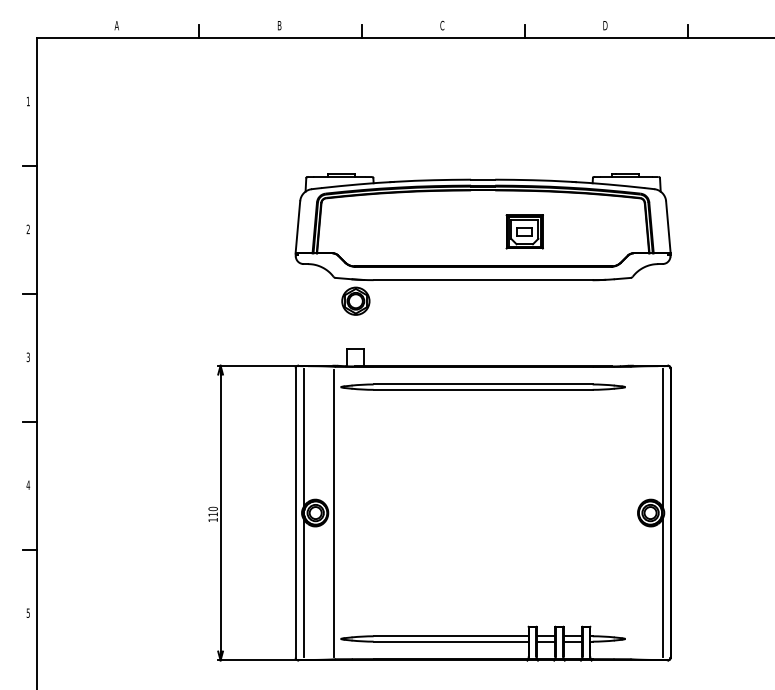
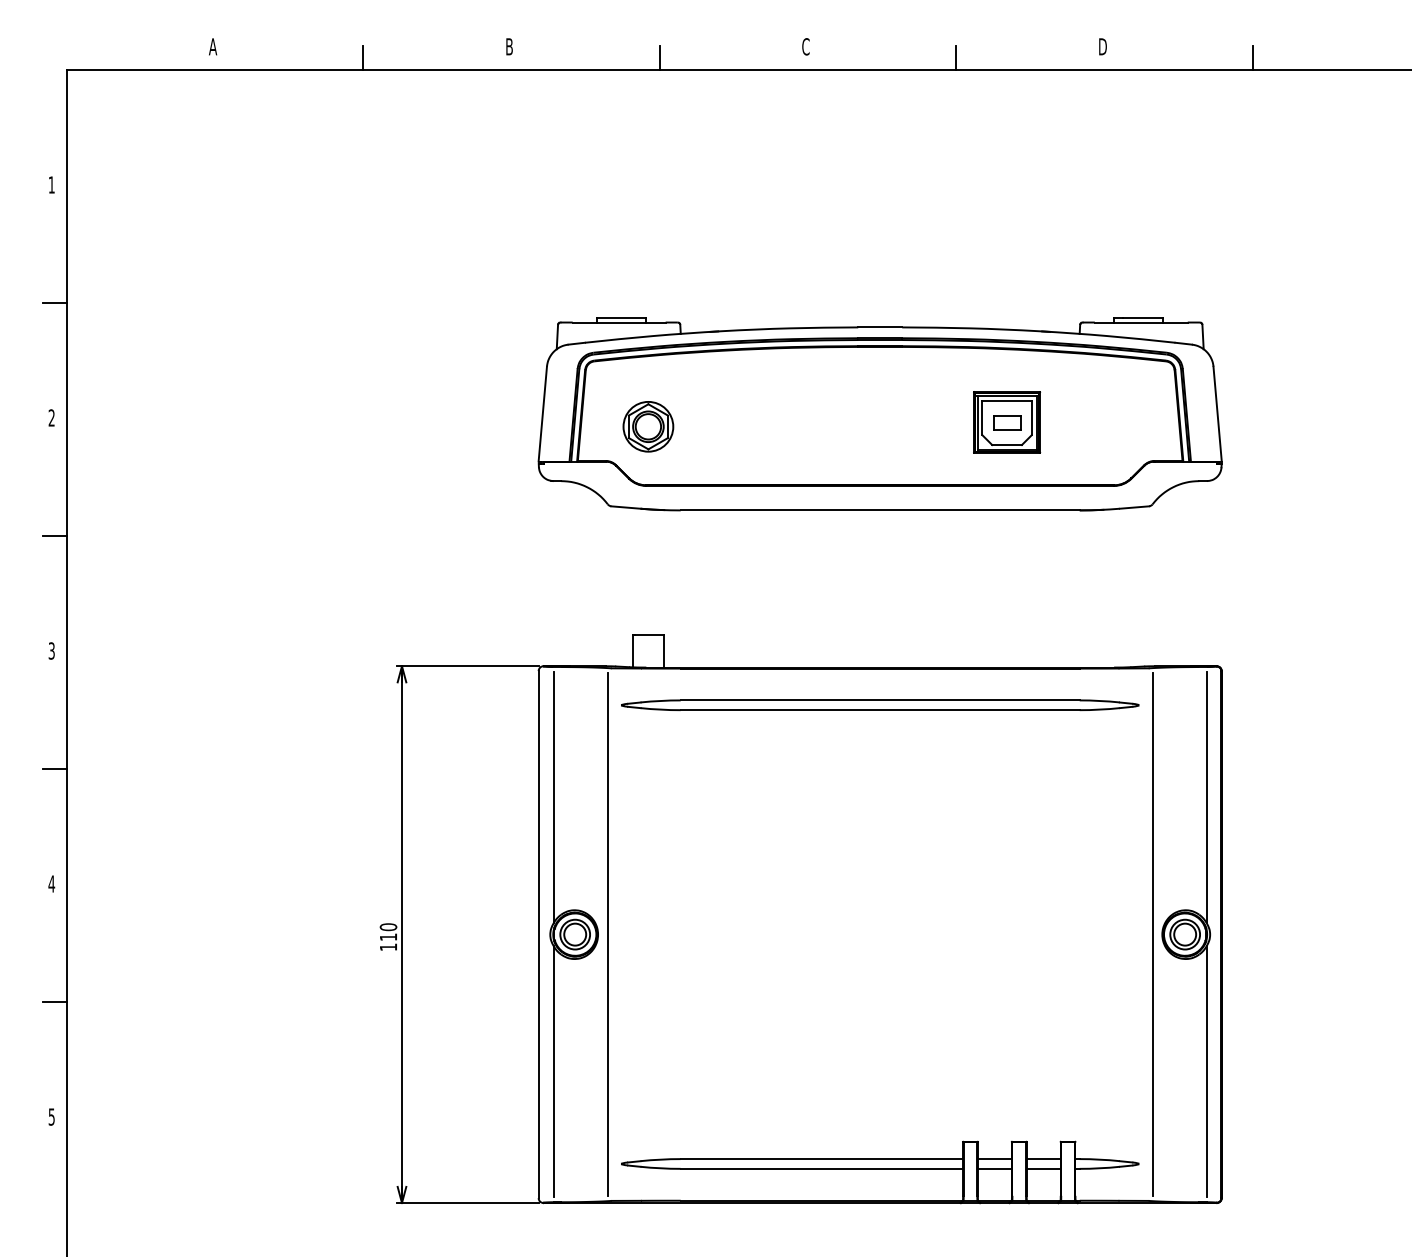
part: (524, 231) -> (1006, 421), moved
part: (355, 300) -> (647, 425), moved
line: (632, 512) -> (1152, 933), added

